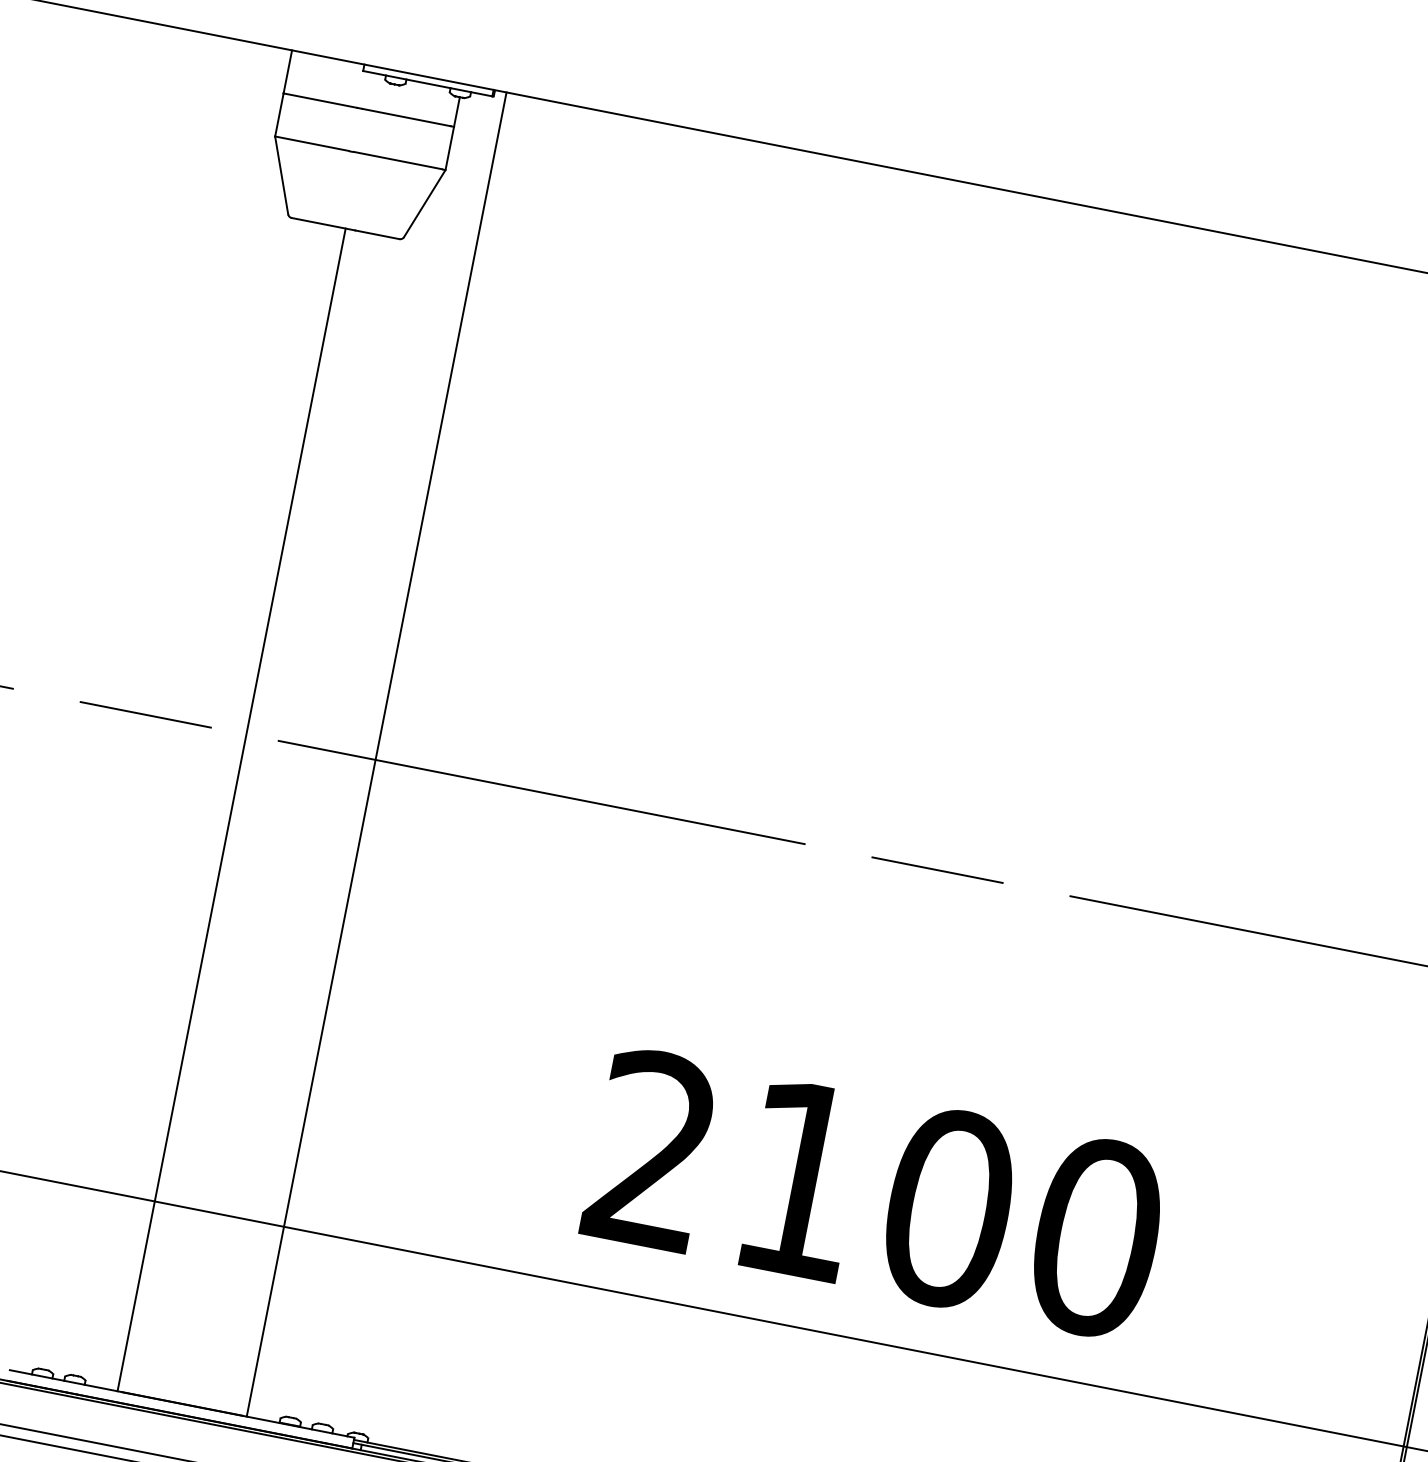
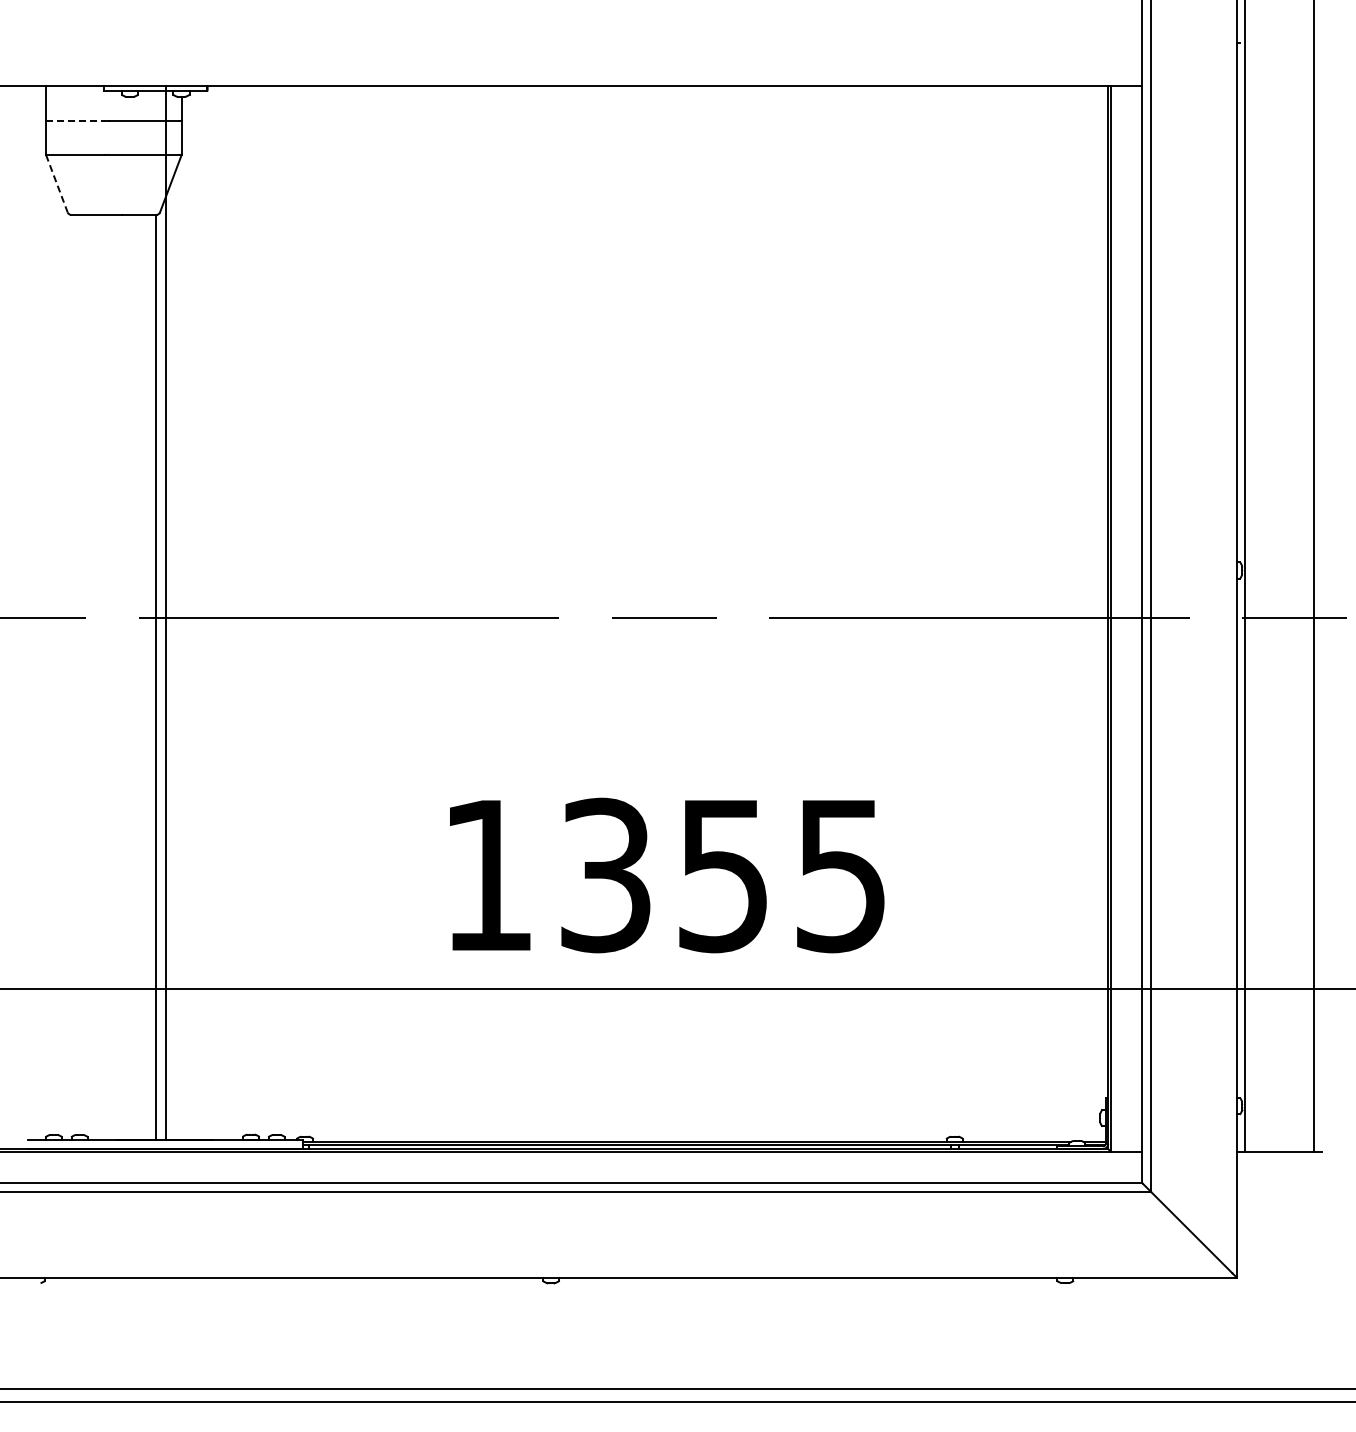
line: (320, 100) -> (75, 120), solid -> dashed
line: (281, 175) -> (56, 183), solid -> dashed
line: (376, 754) -> (165, 613), moved
line: (231, 809) -> (155, 677), moved
text: (875, 1194) -> (665, 875), 2100 -> 1355

